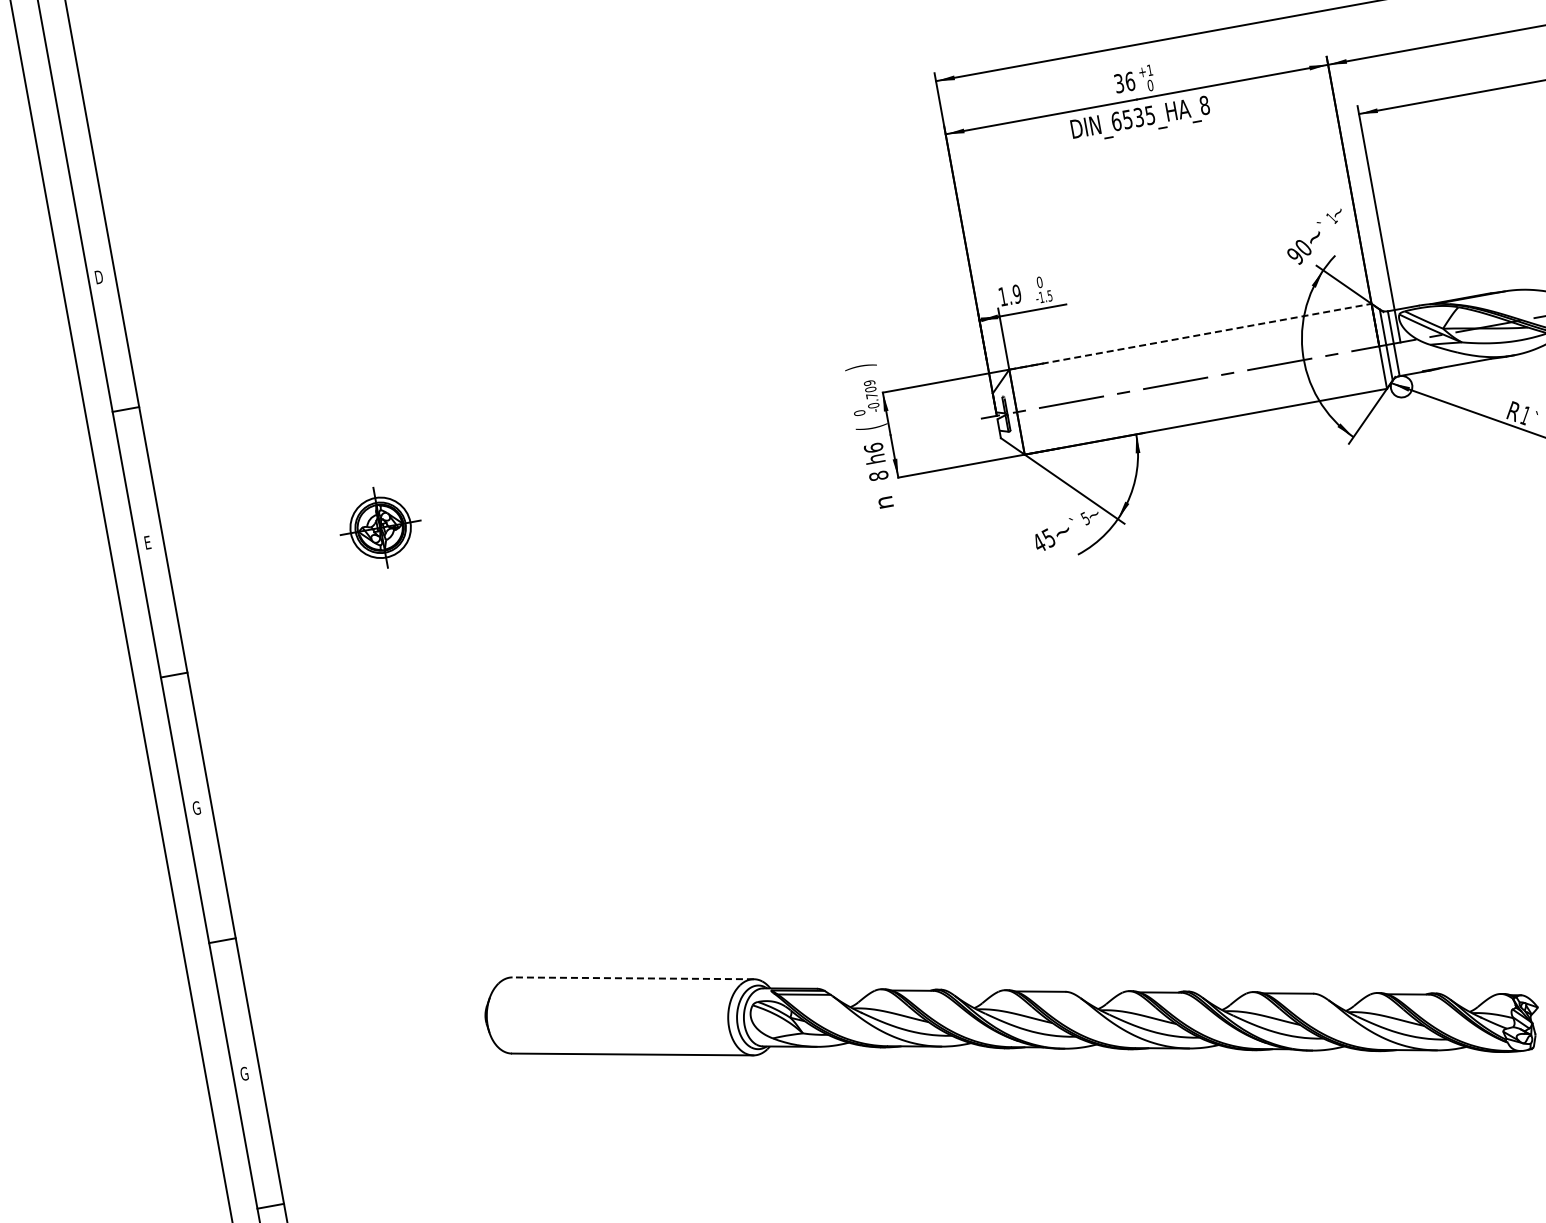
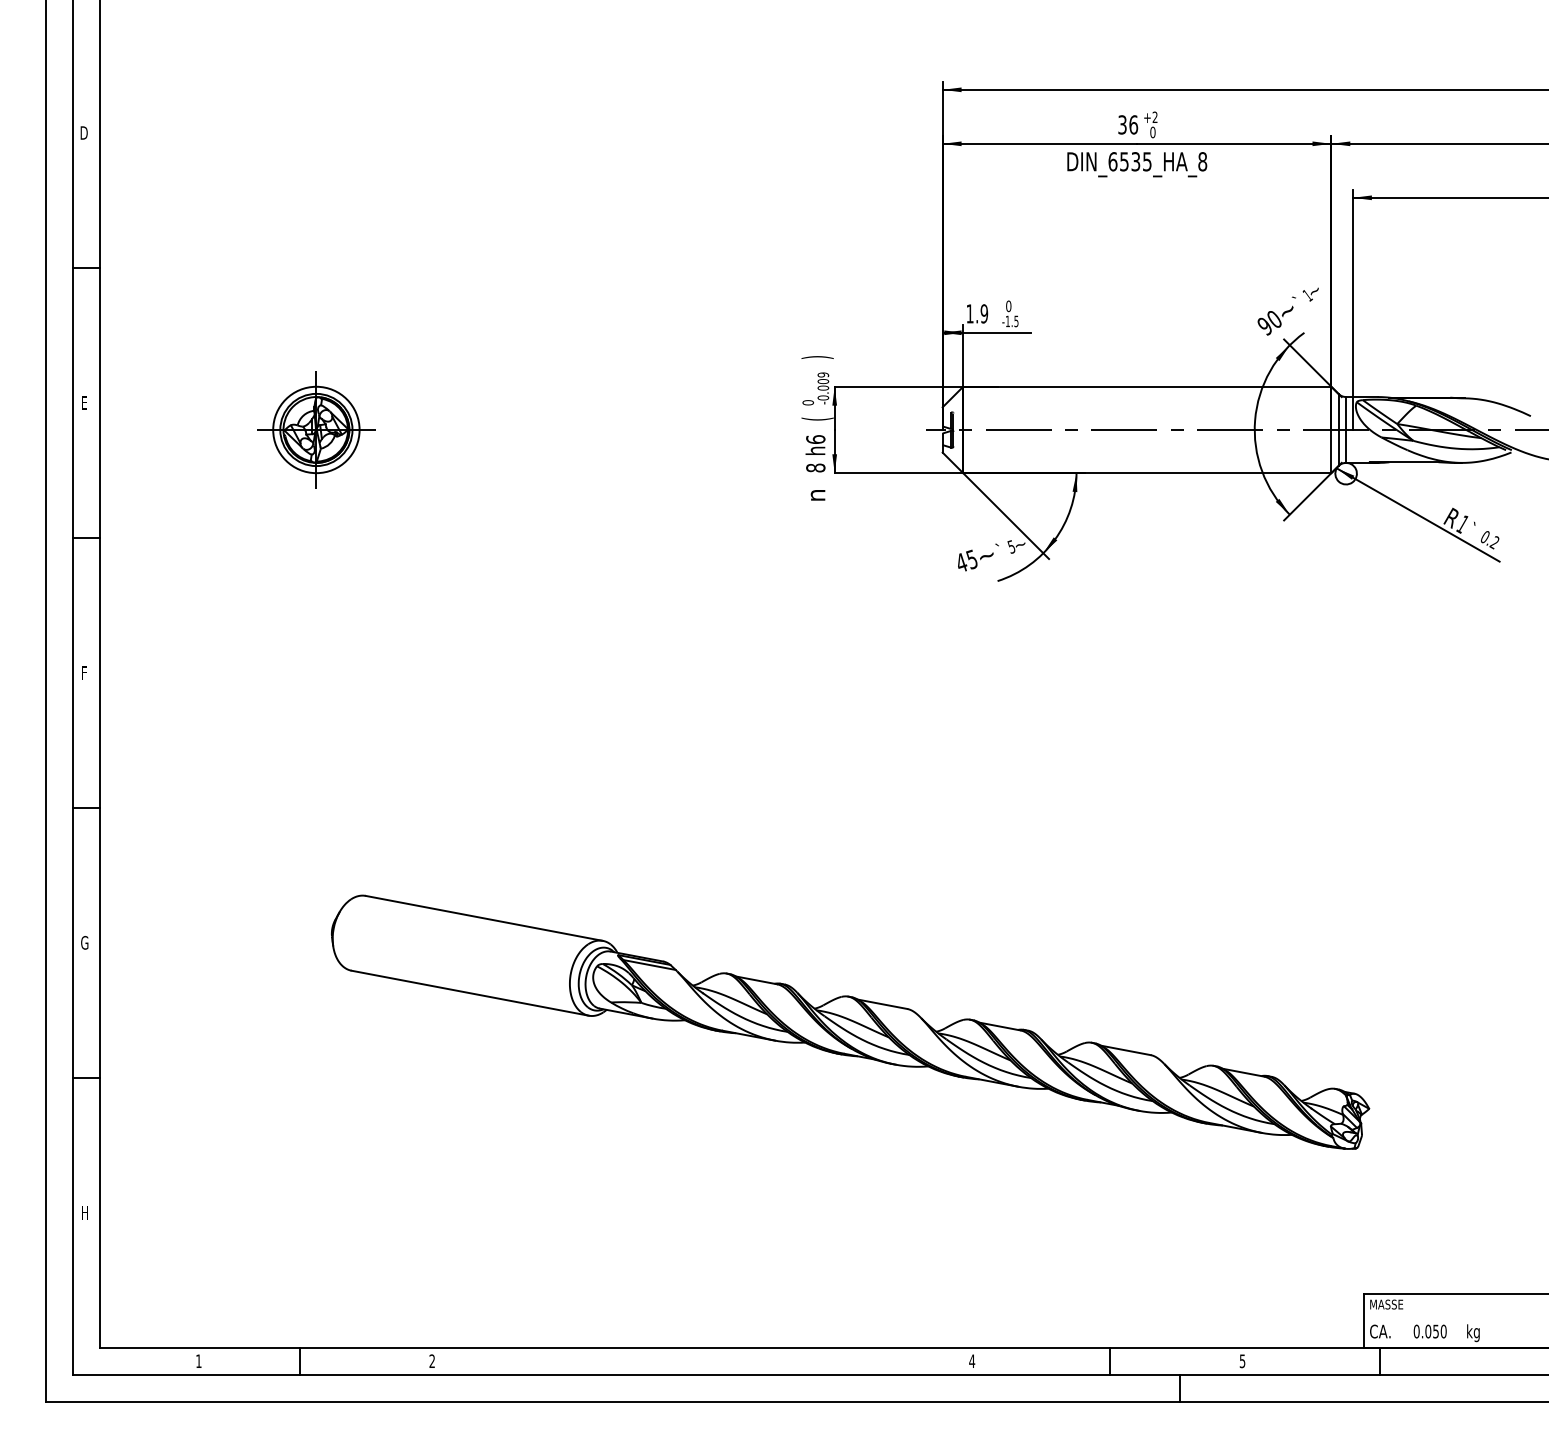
text: (1149, 69) -> (1154, 116), +1 -> +2
line: (1190, 336) -> (1147, 386), dashed -> solid
text: (871, 395) -> (823, 387), -0.709 -> -0.009
part: (380, 527) -> (316, 429), size x1.43
text: (195, 807) -> (84, 672), G -> F
line: (633, 978) -> (484, 918), dashed -> solid

